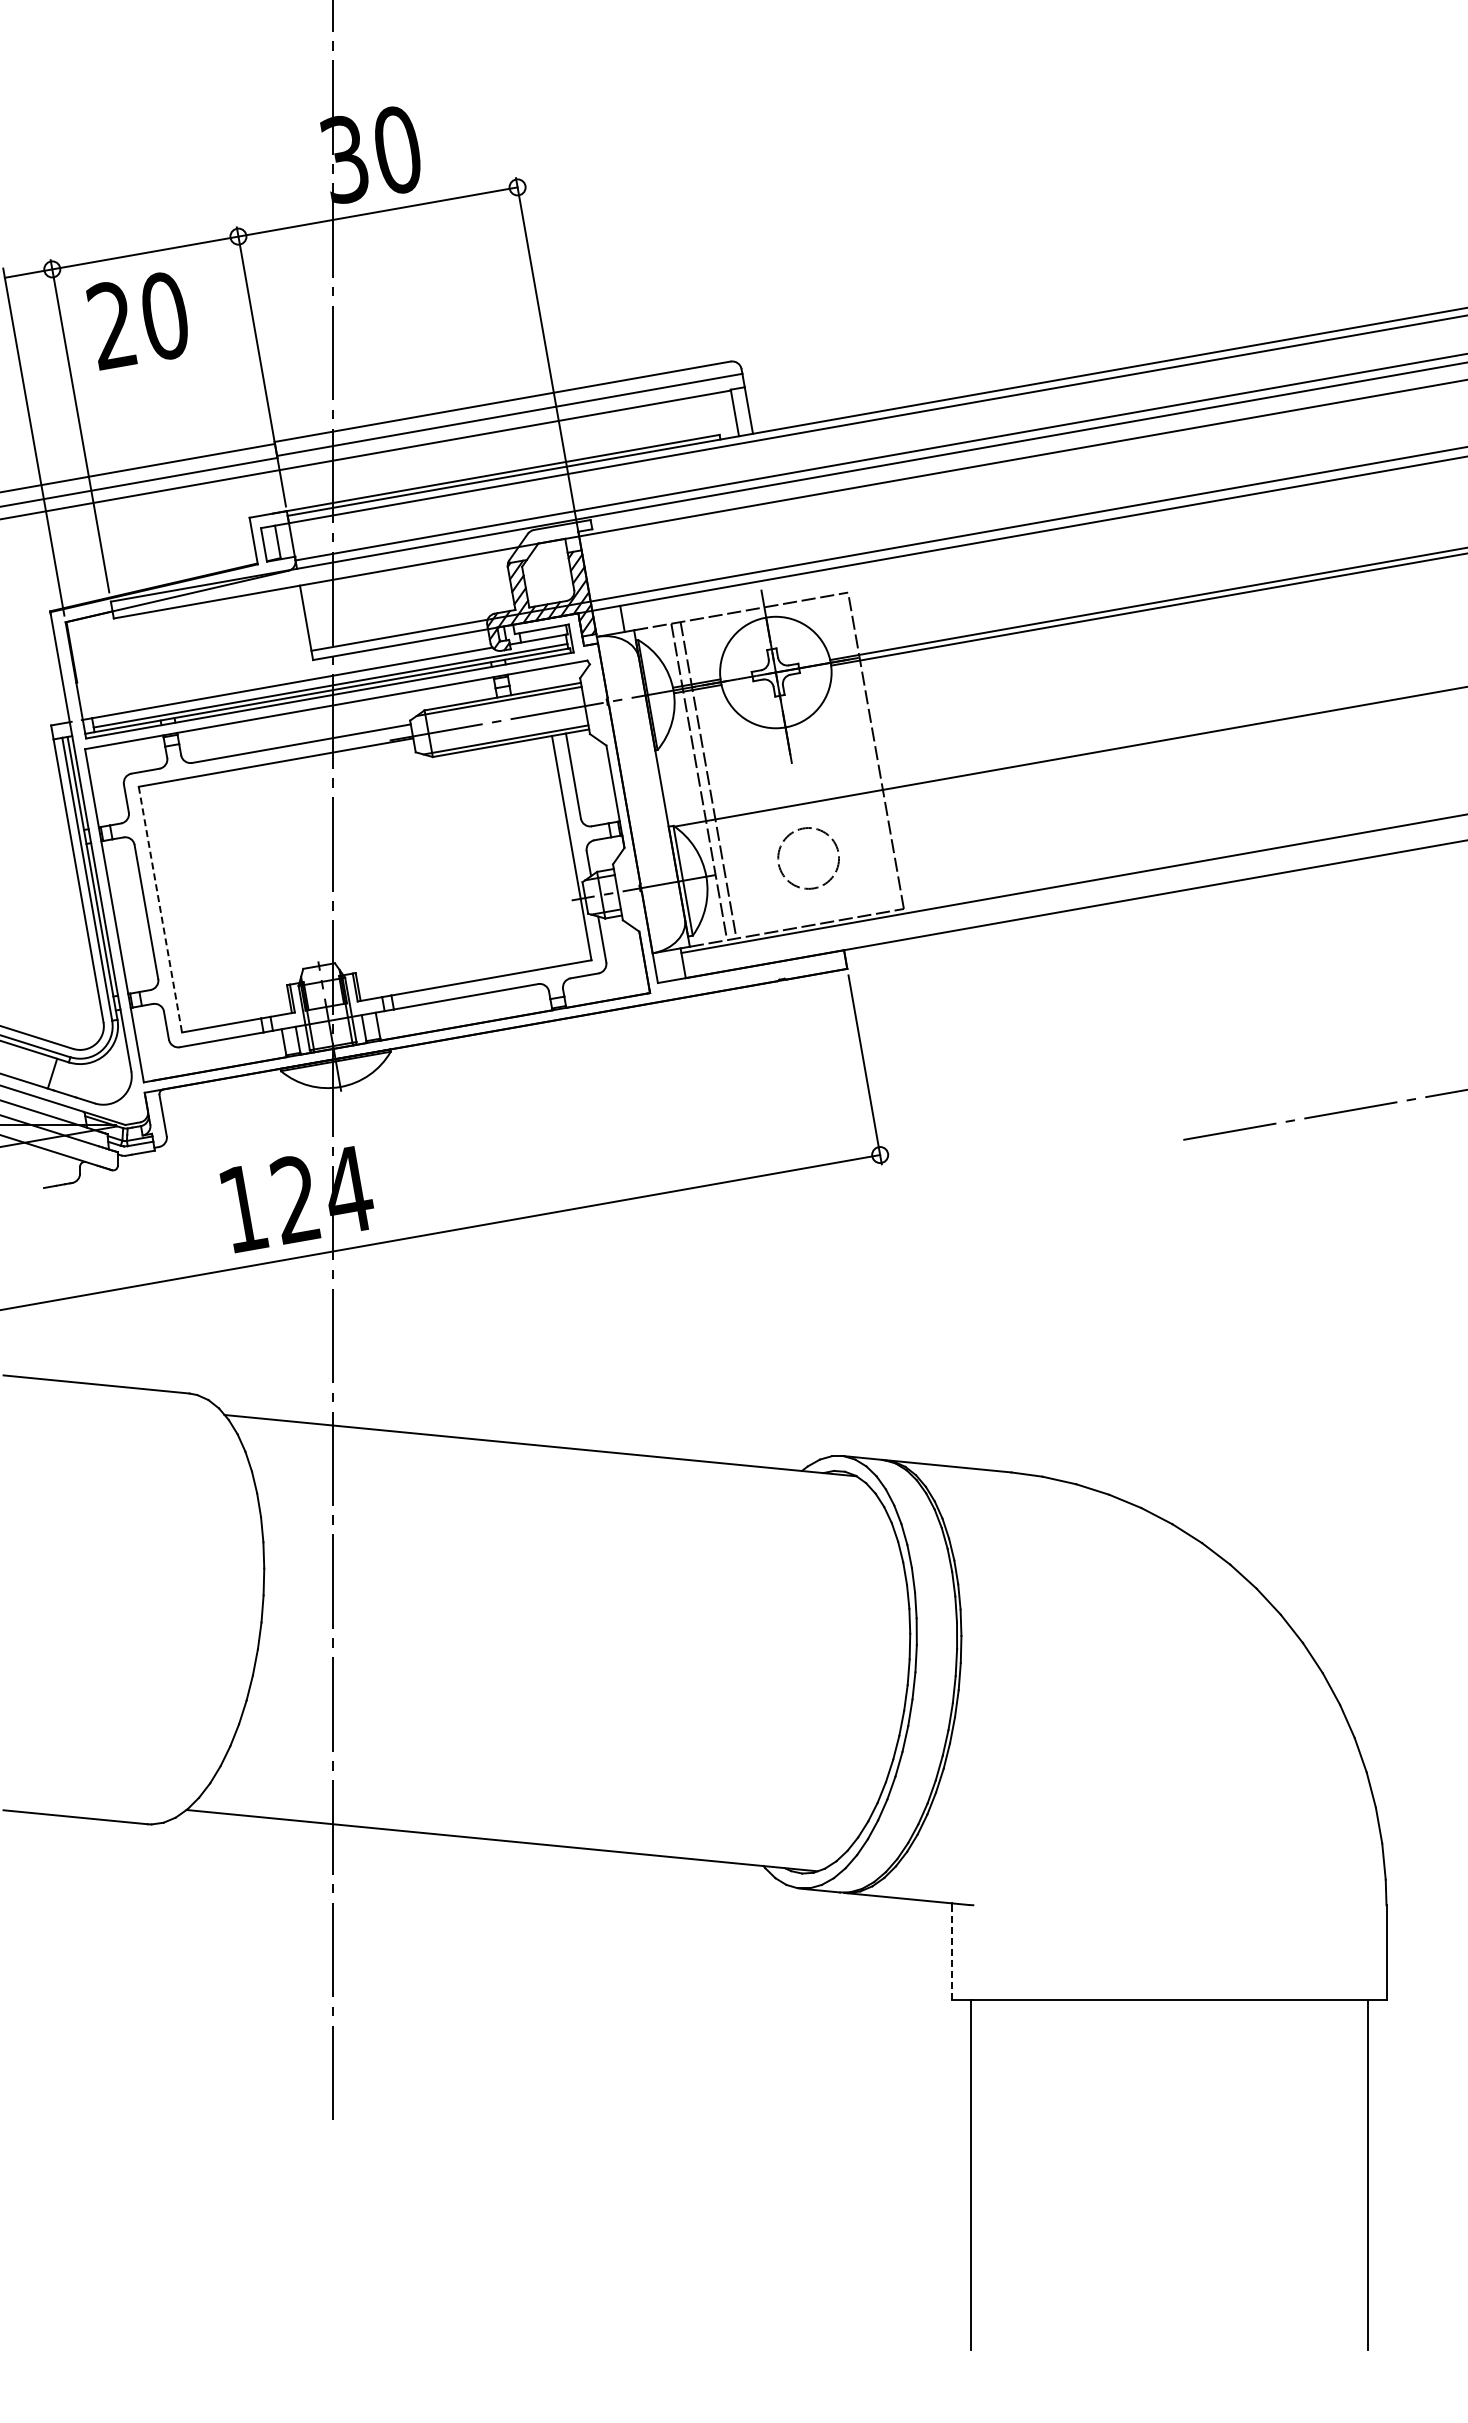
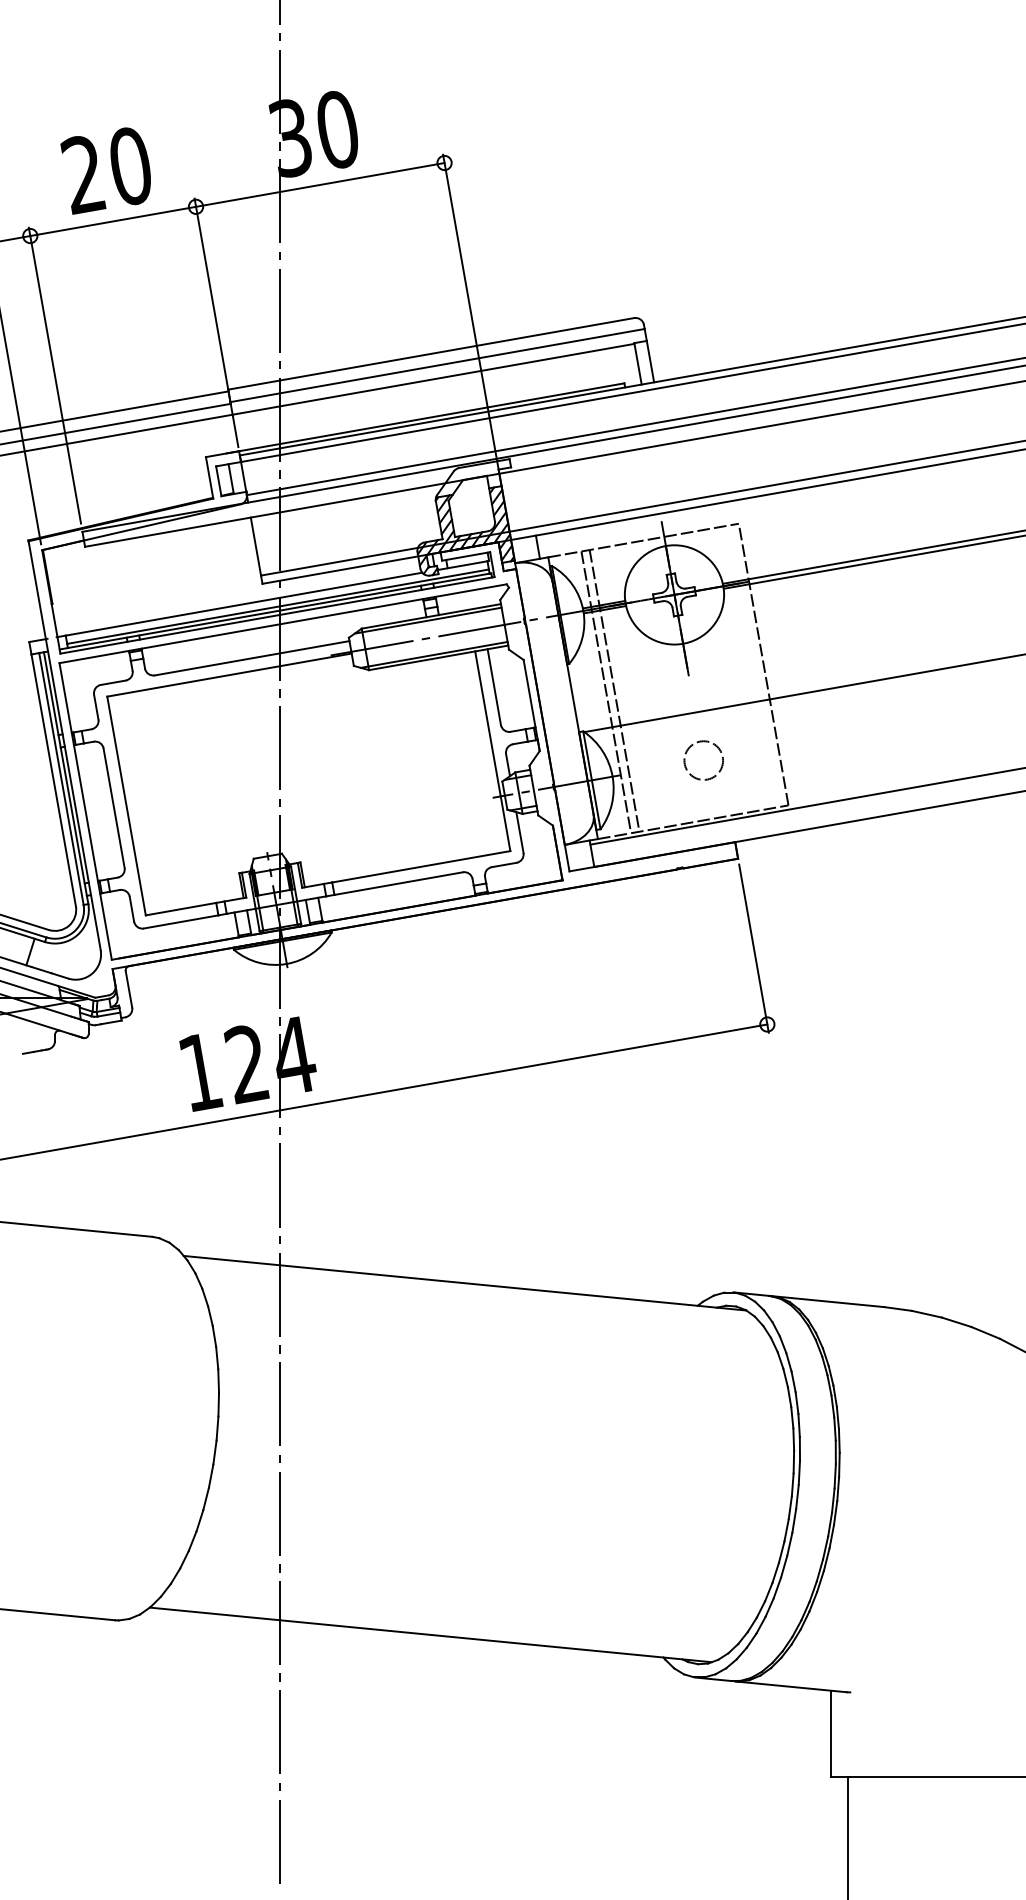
text: (136, 321) -> (105, 171), moved
circle: (808, 858) -> (703, 760), size x0.71
line: (160, 909) -> (126, 805), dashed -> solid
line: (951, 1952) -> (830, 1734), dashed -> solid

